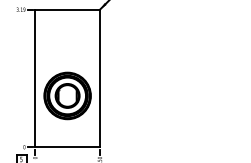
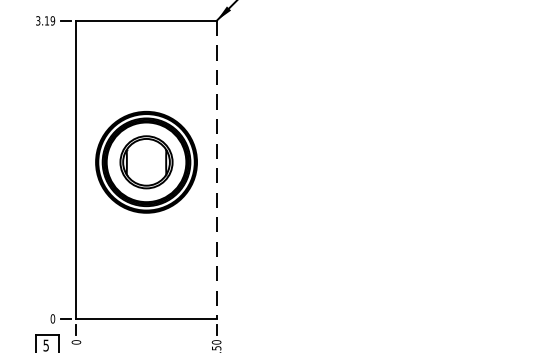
line: (99, 78) -> (215, 169), solid -> dashed
part: (67, 95) -> (146, 161), moved

